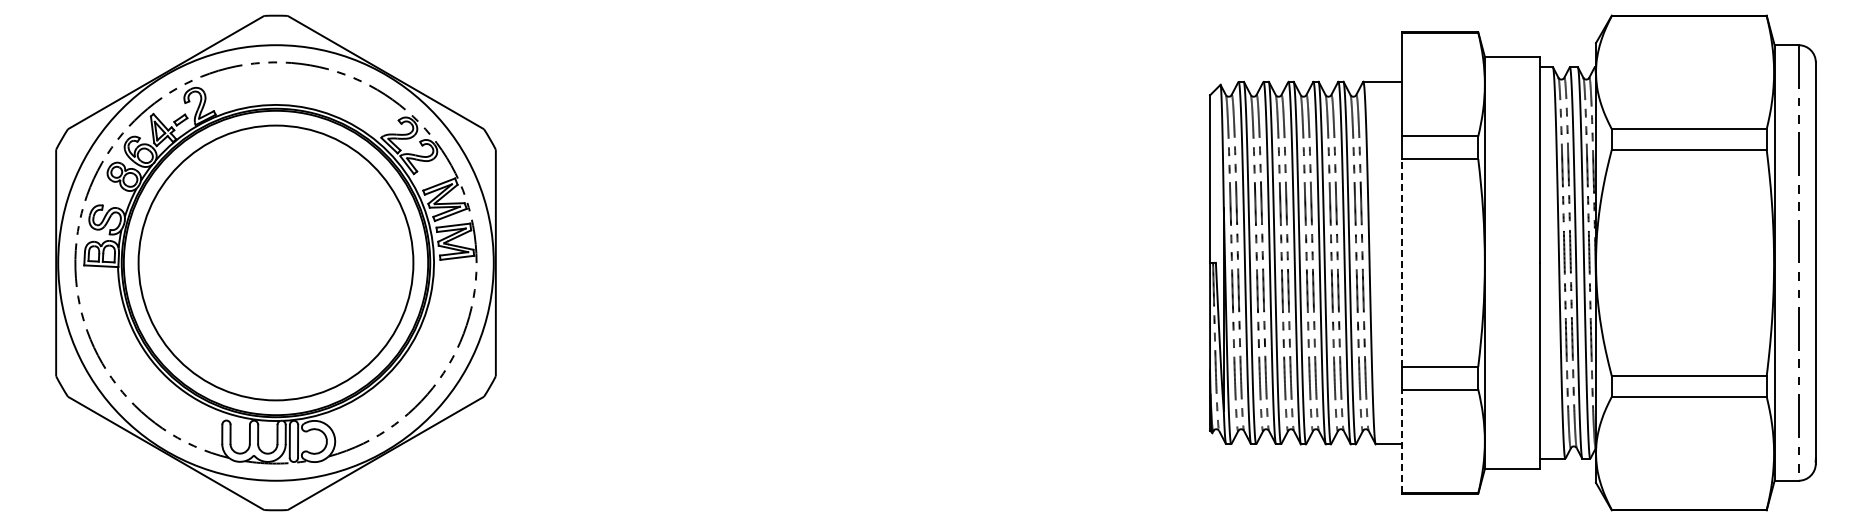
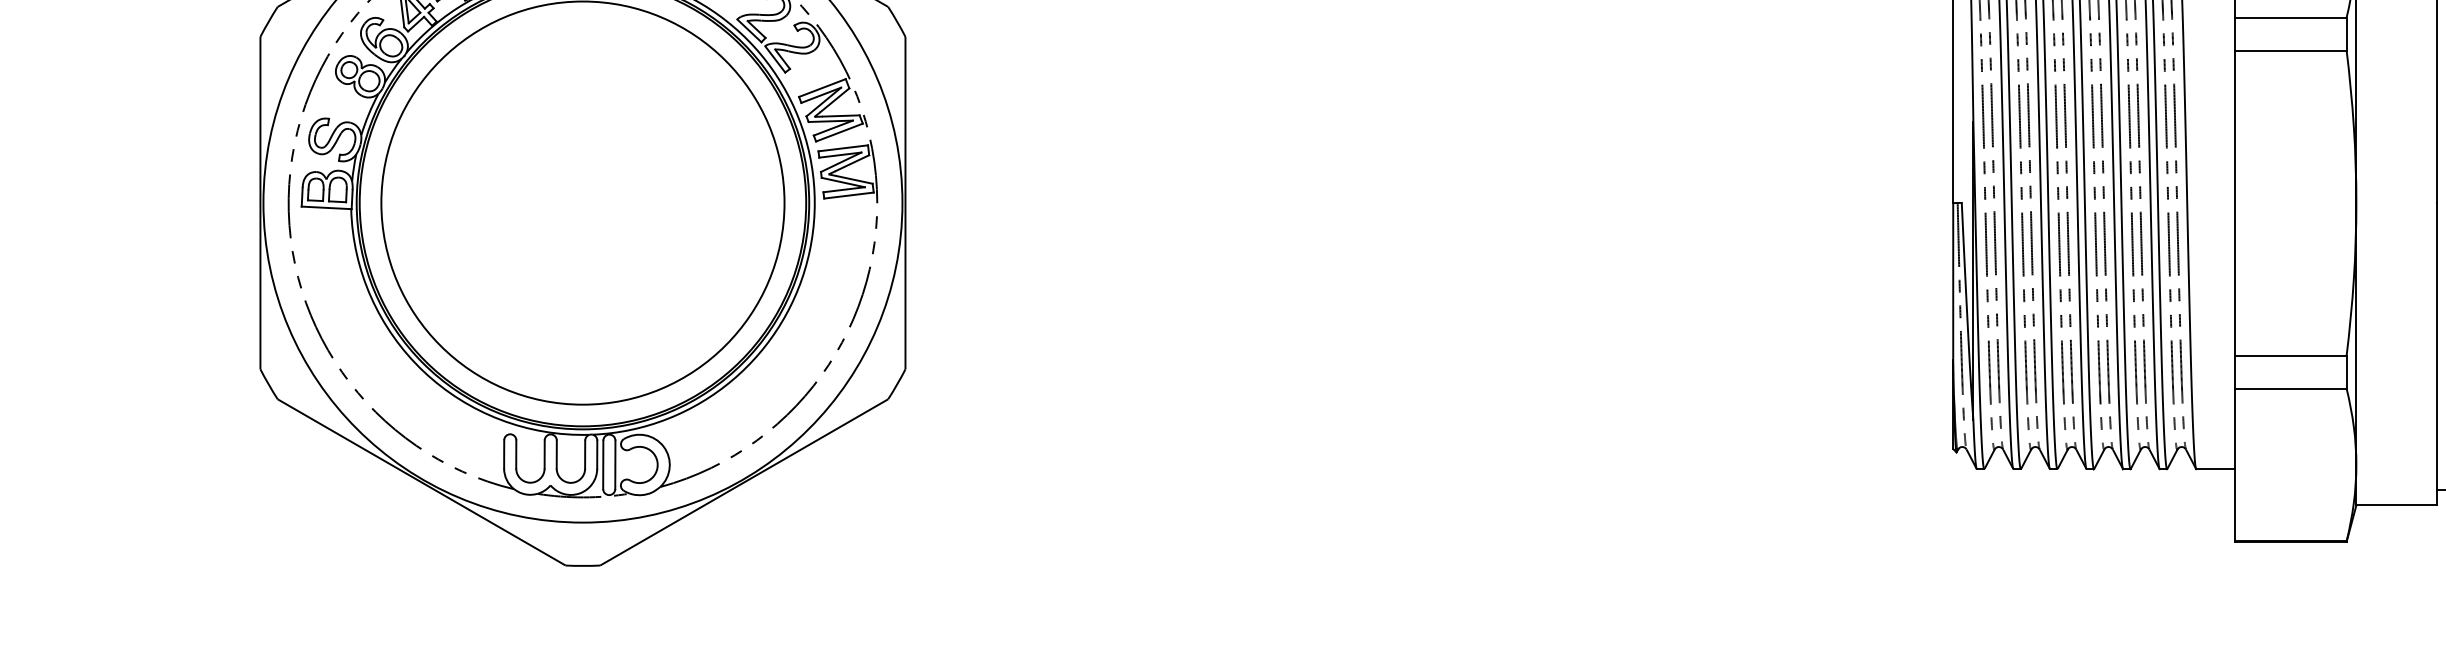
line: (1402, 263) -> (2235, 203), dashed -> solid
line: (1402, 441) -> (2235, 464), dashed -> solid

